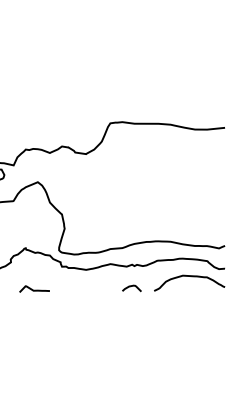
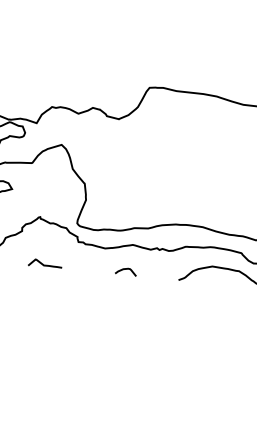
curve: (130, 287) -> (124, 270), moved

